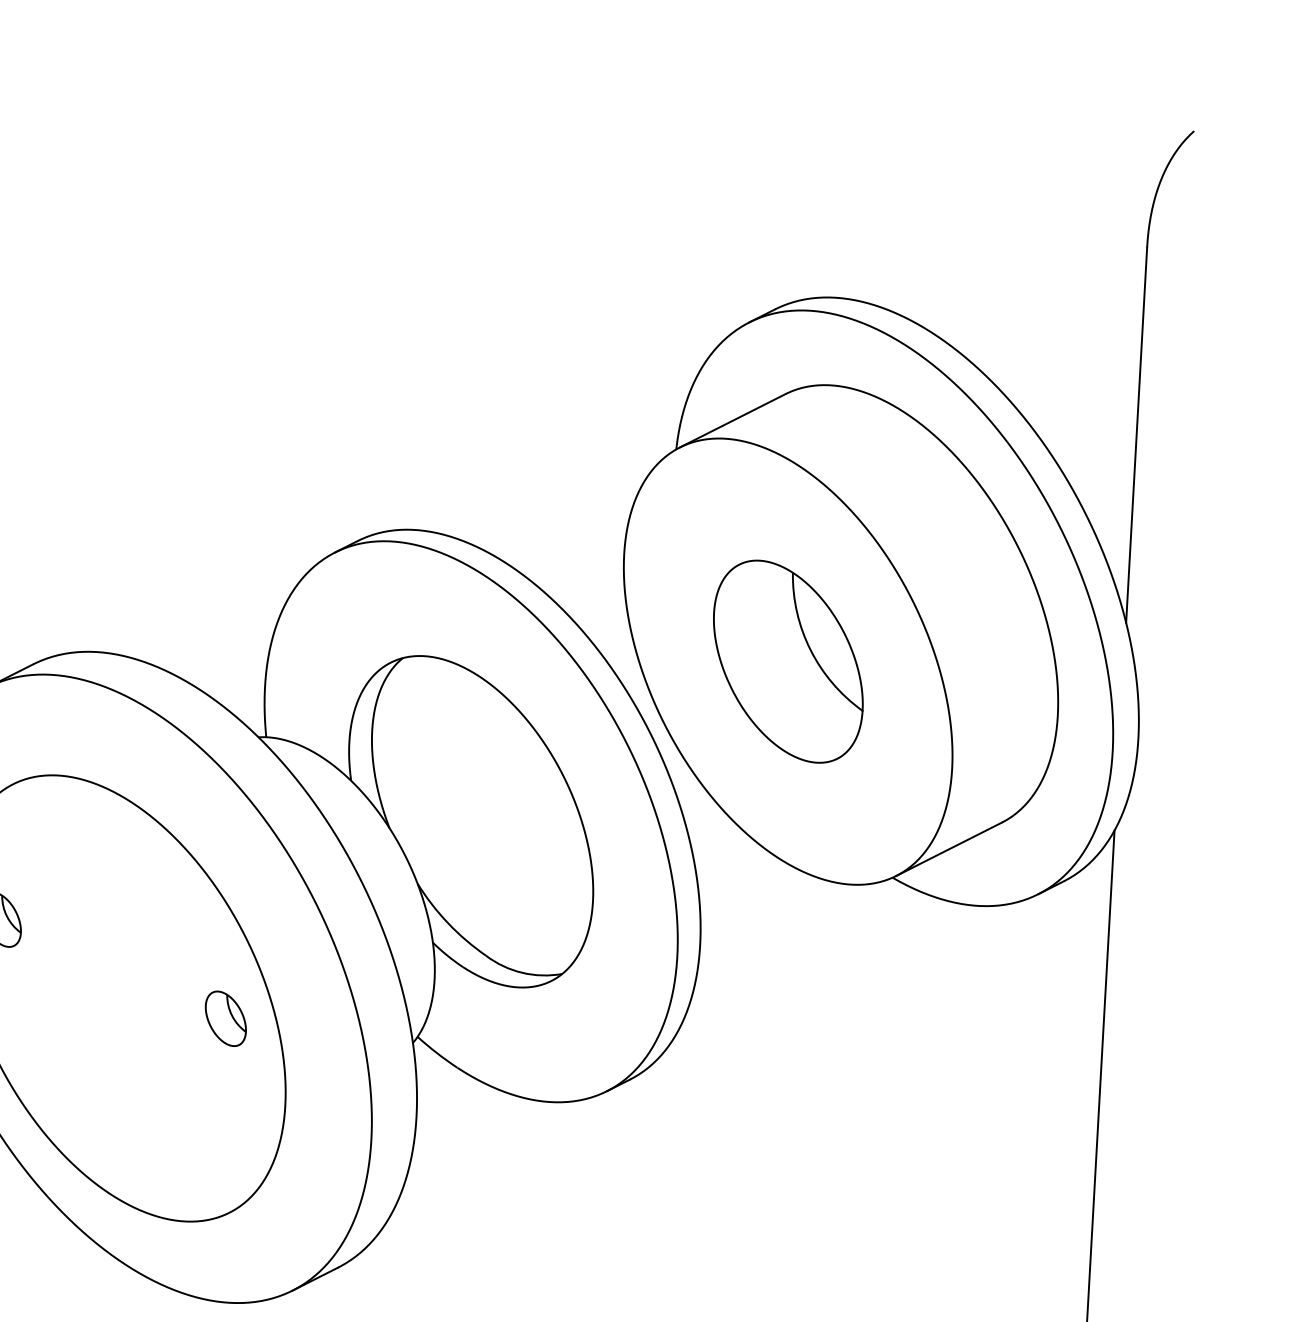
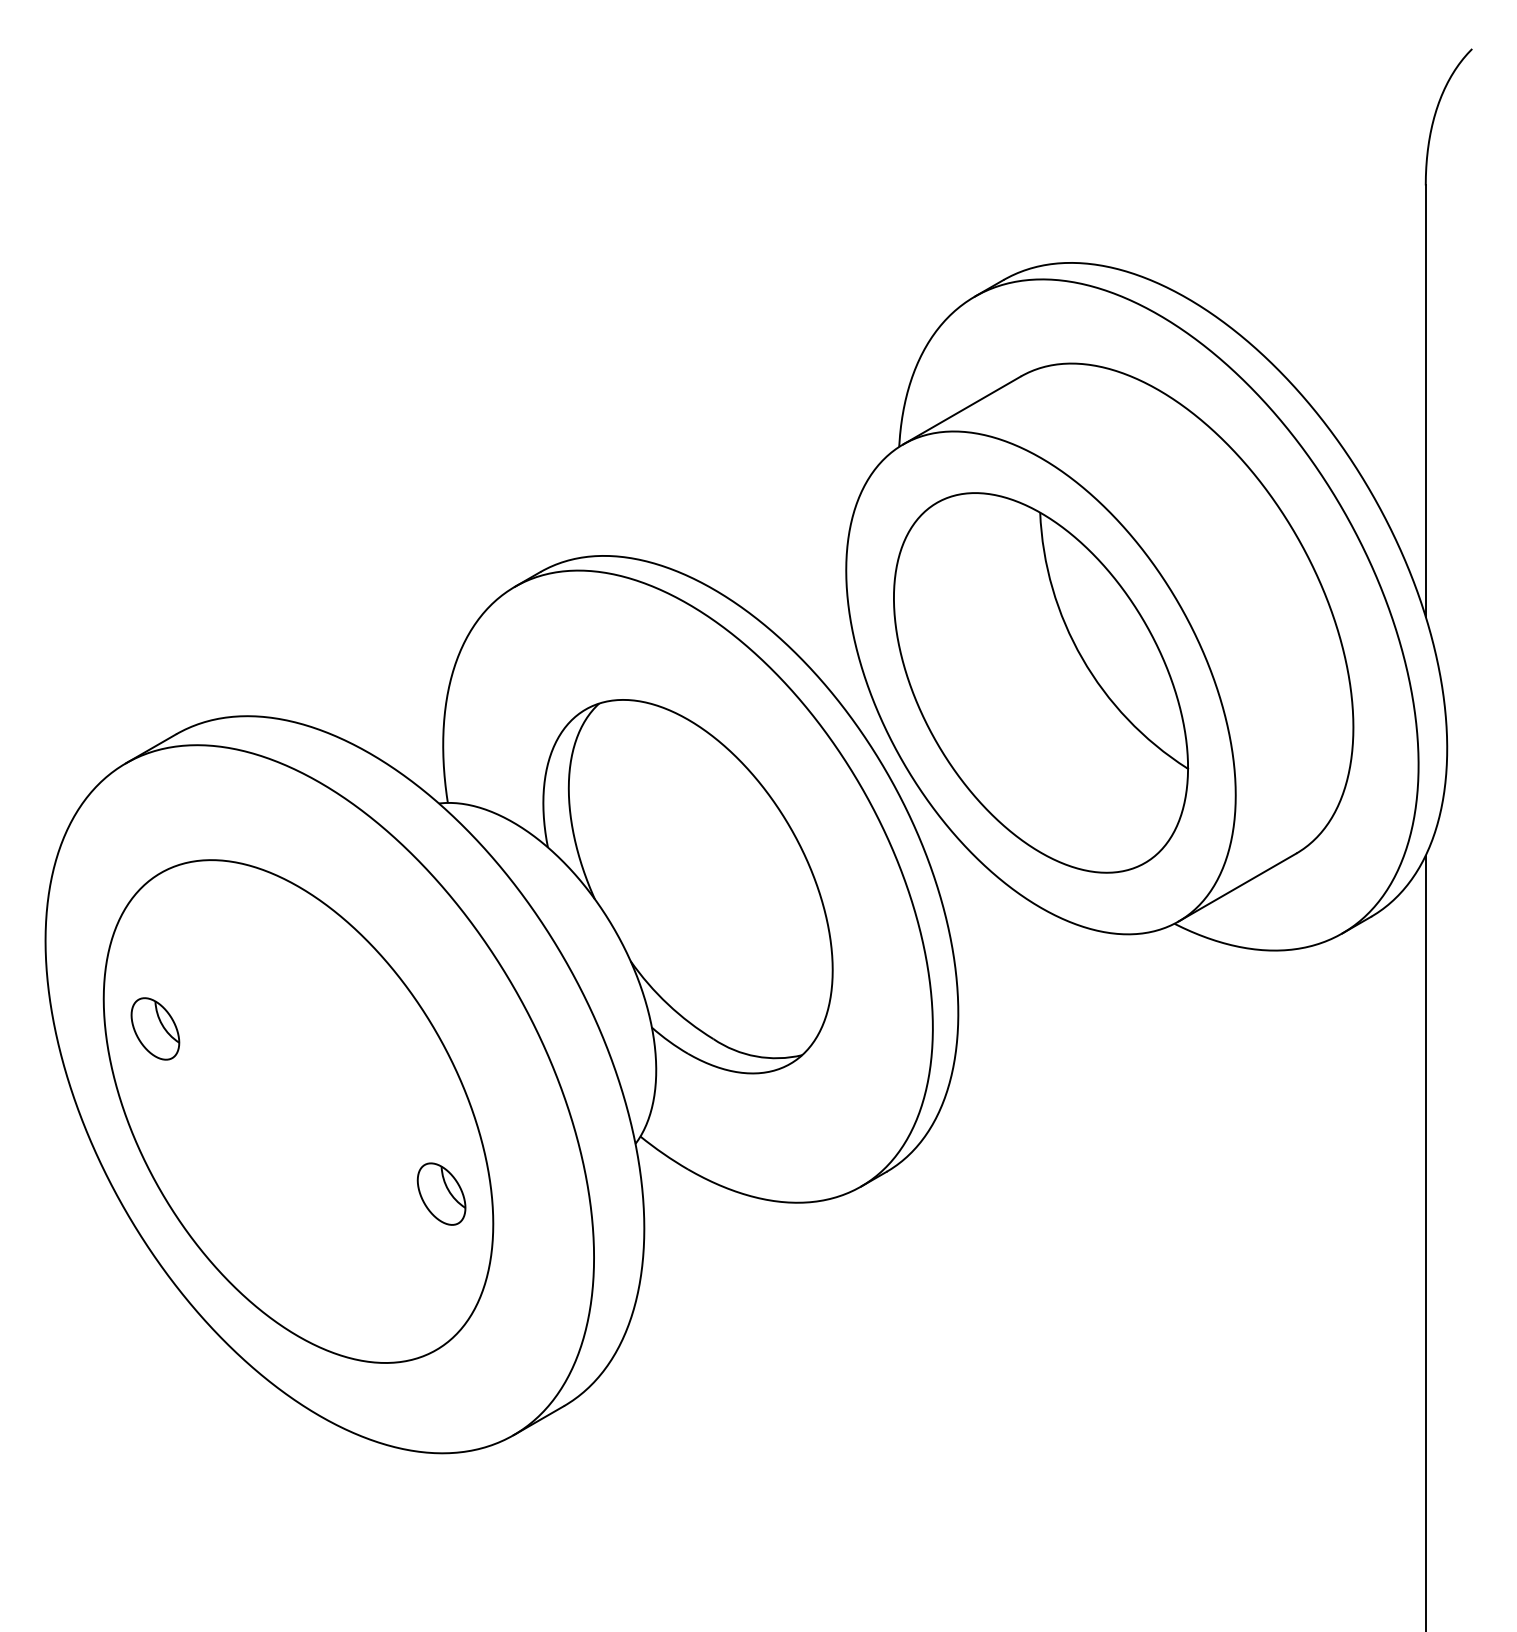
part: (788, 661) -> (1041, 682), size x1.67
part: (225, 1018) -> (441, 1193), moved

